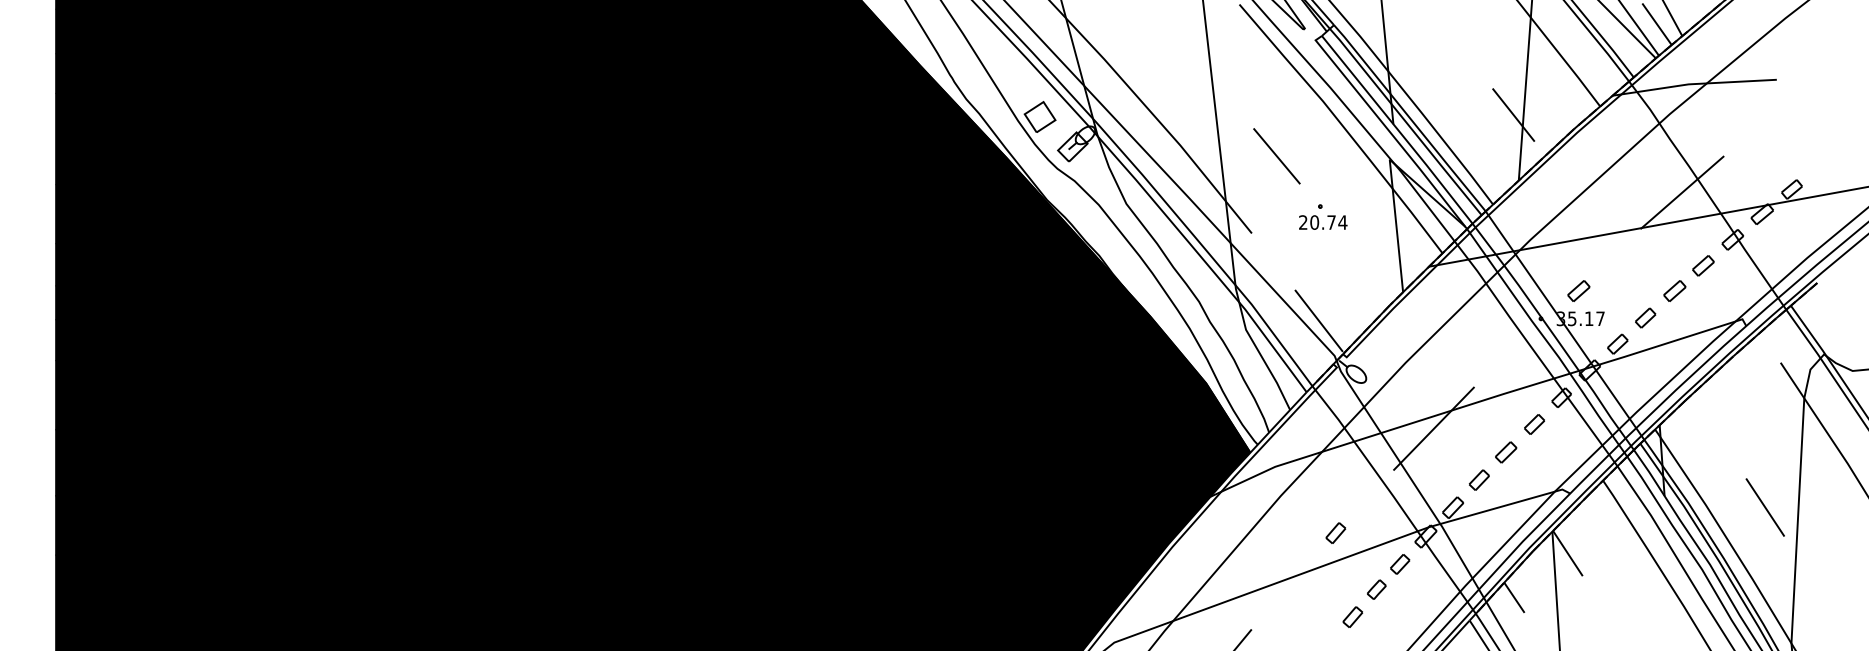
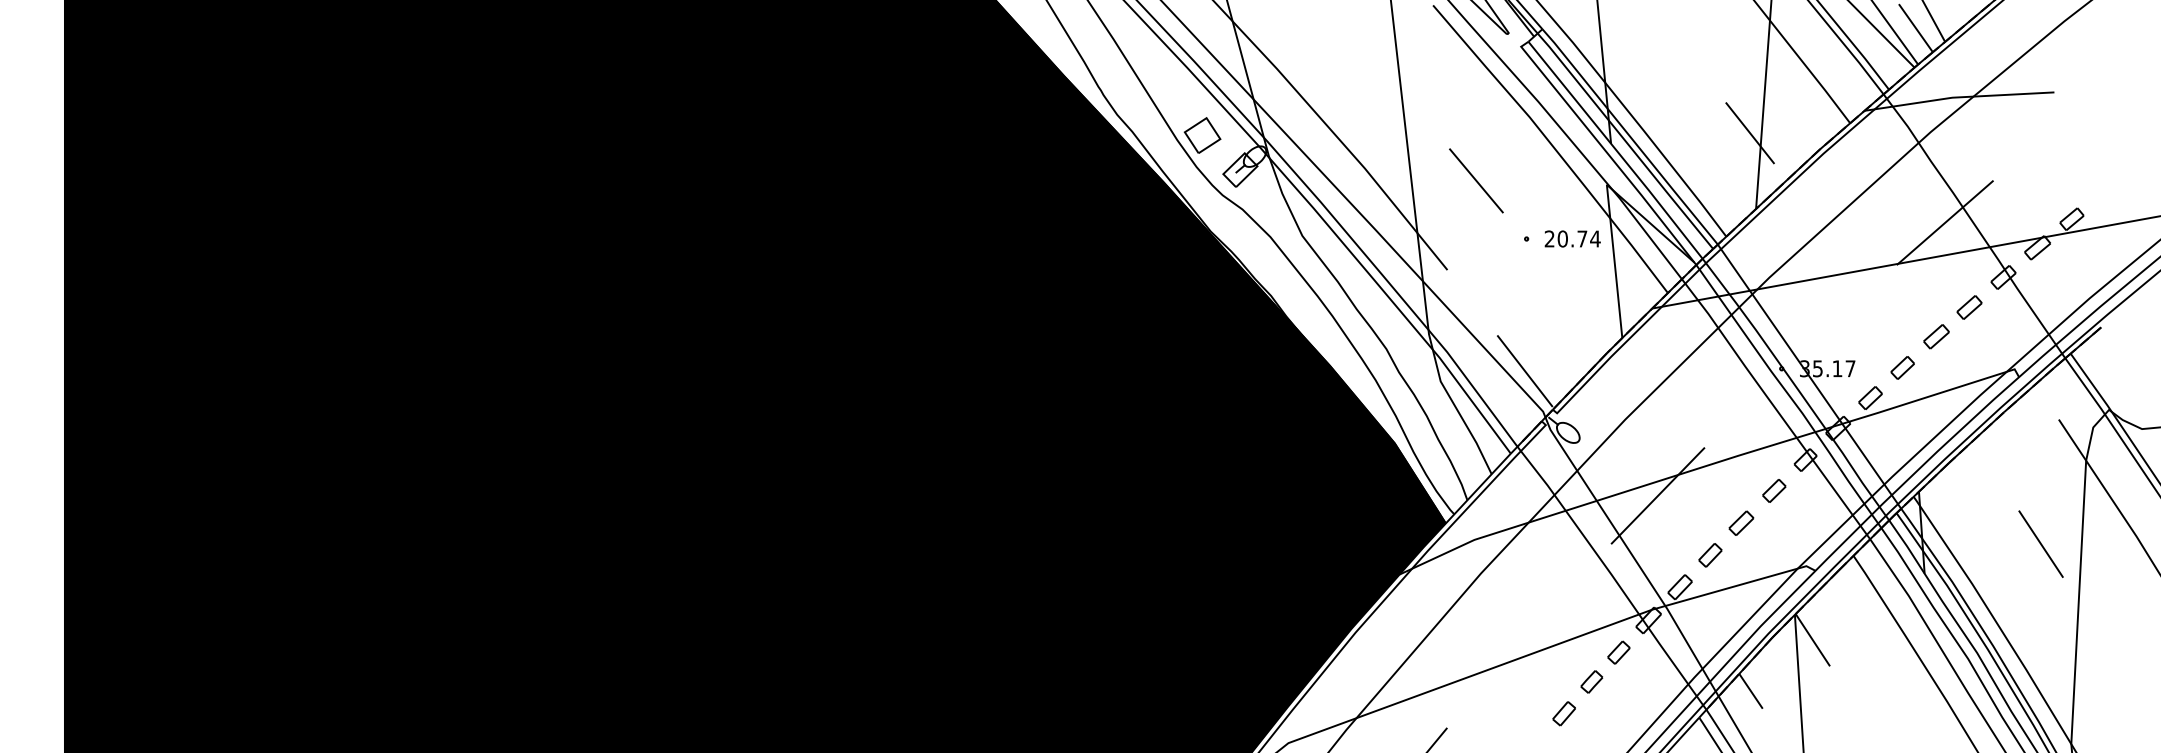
text: (1323, 222) -> (1573, 238), moved
part: (1578, 290) -> (1825, 336), removed
line: (1764, 507) -> (2040, 544), moved
part: (1335, 532) -> (1544, 615), removed

